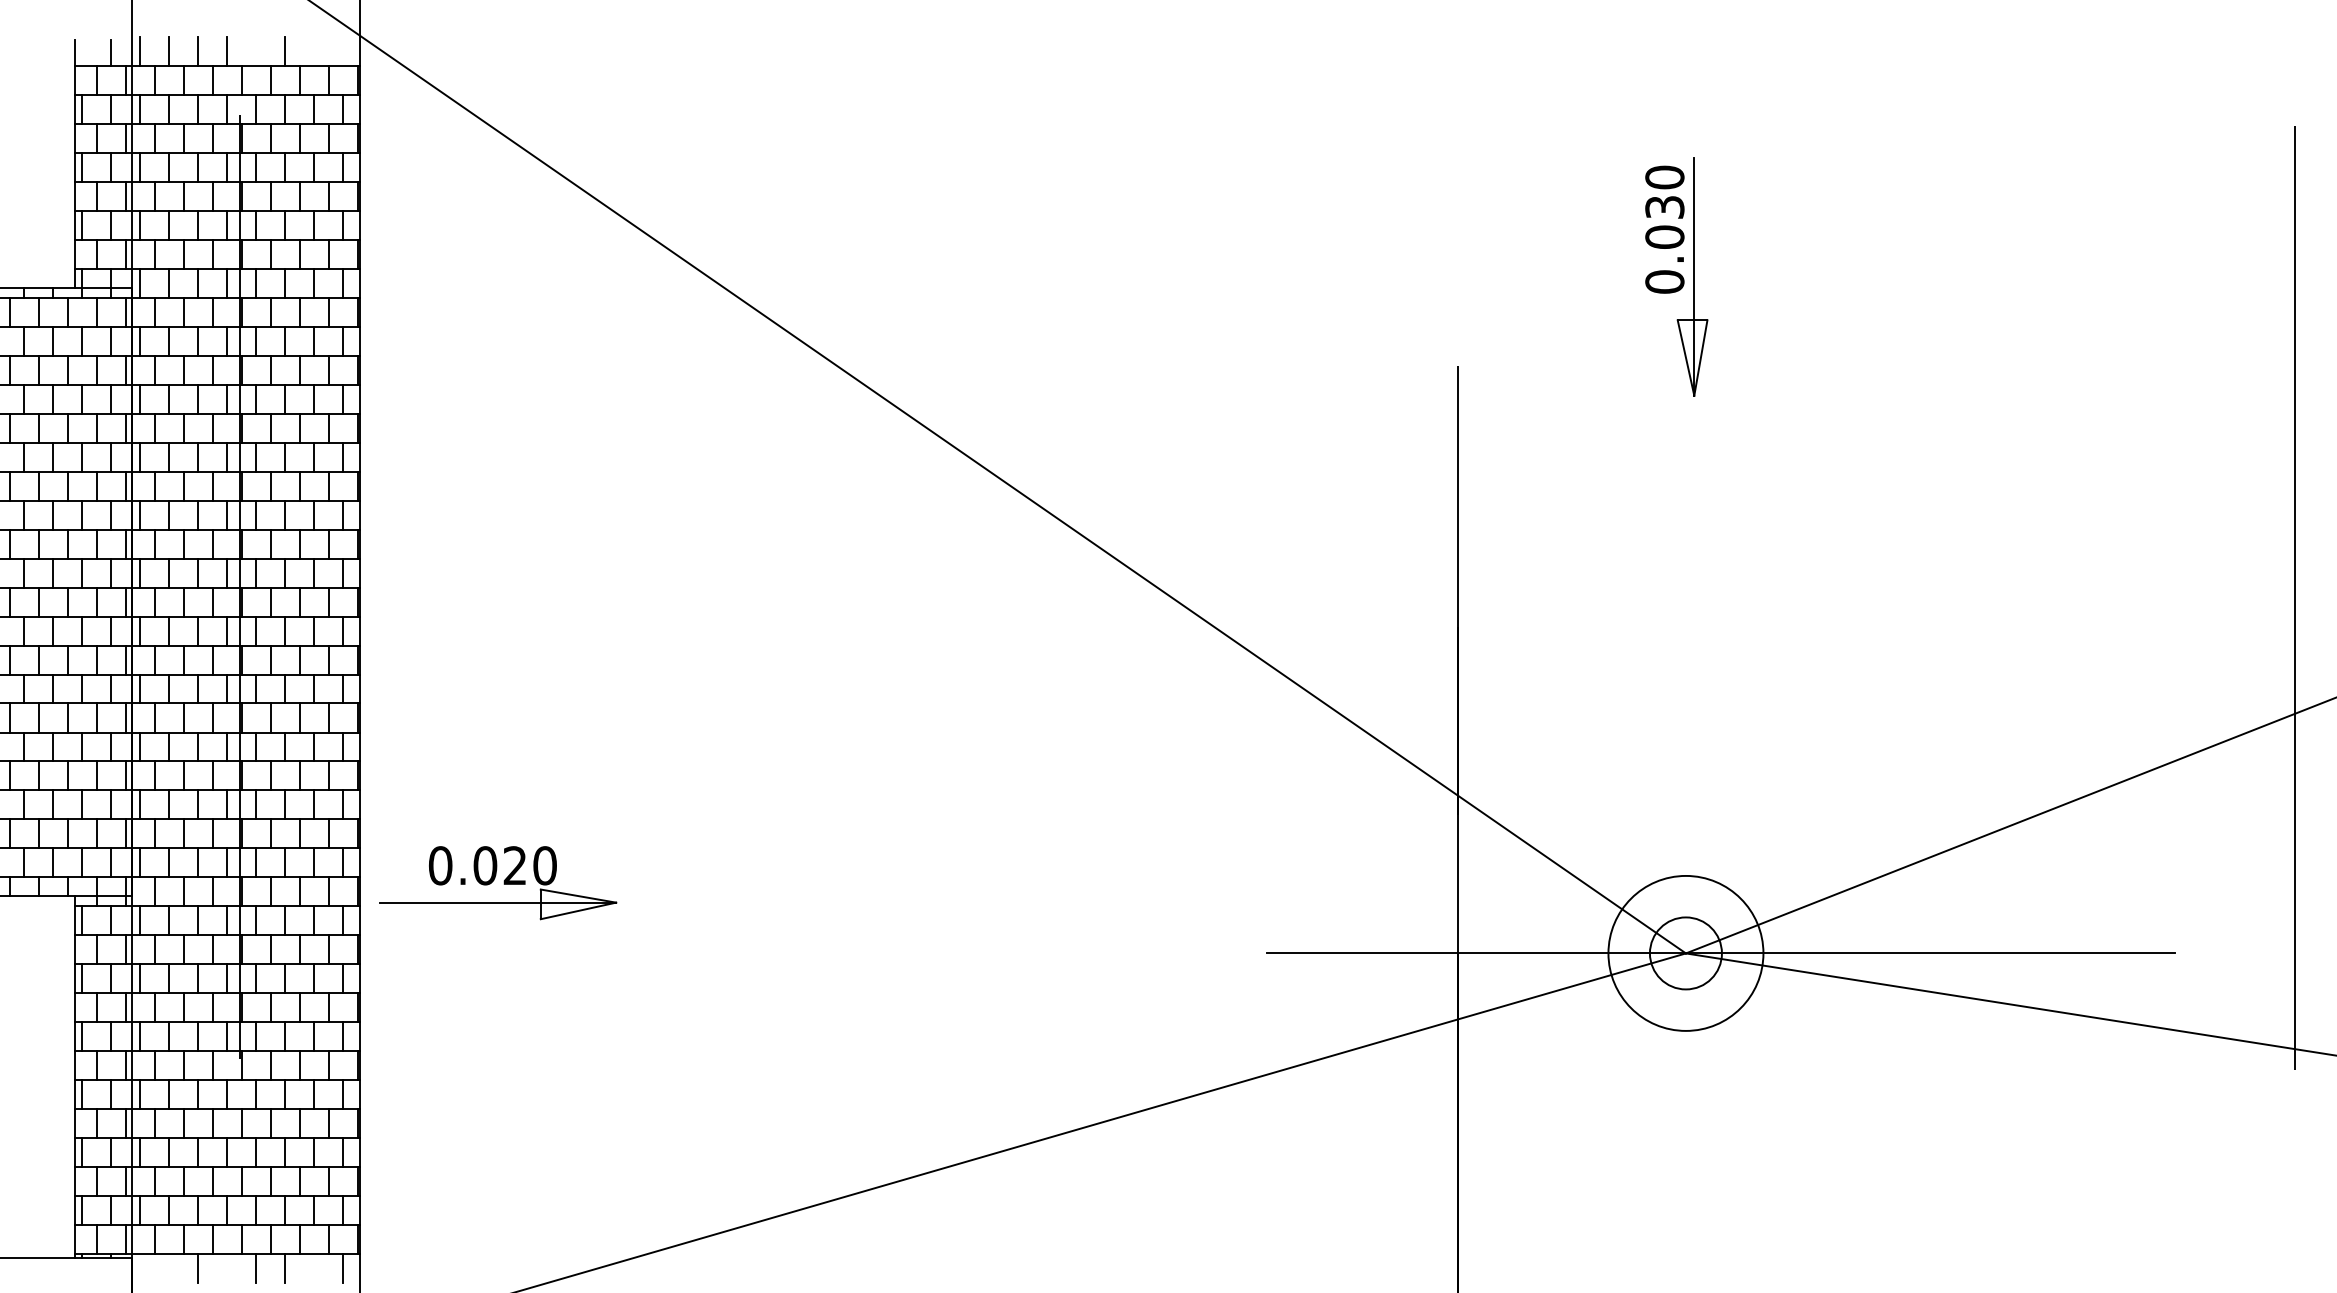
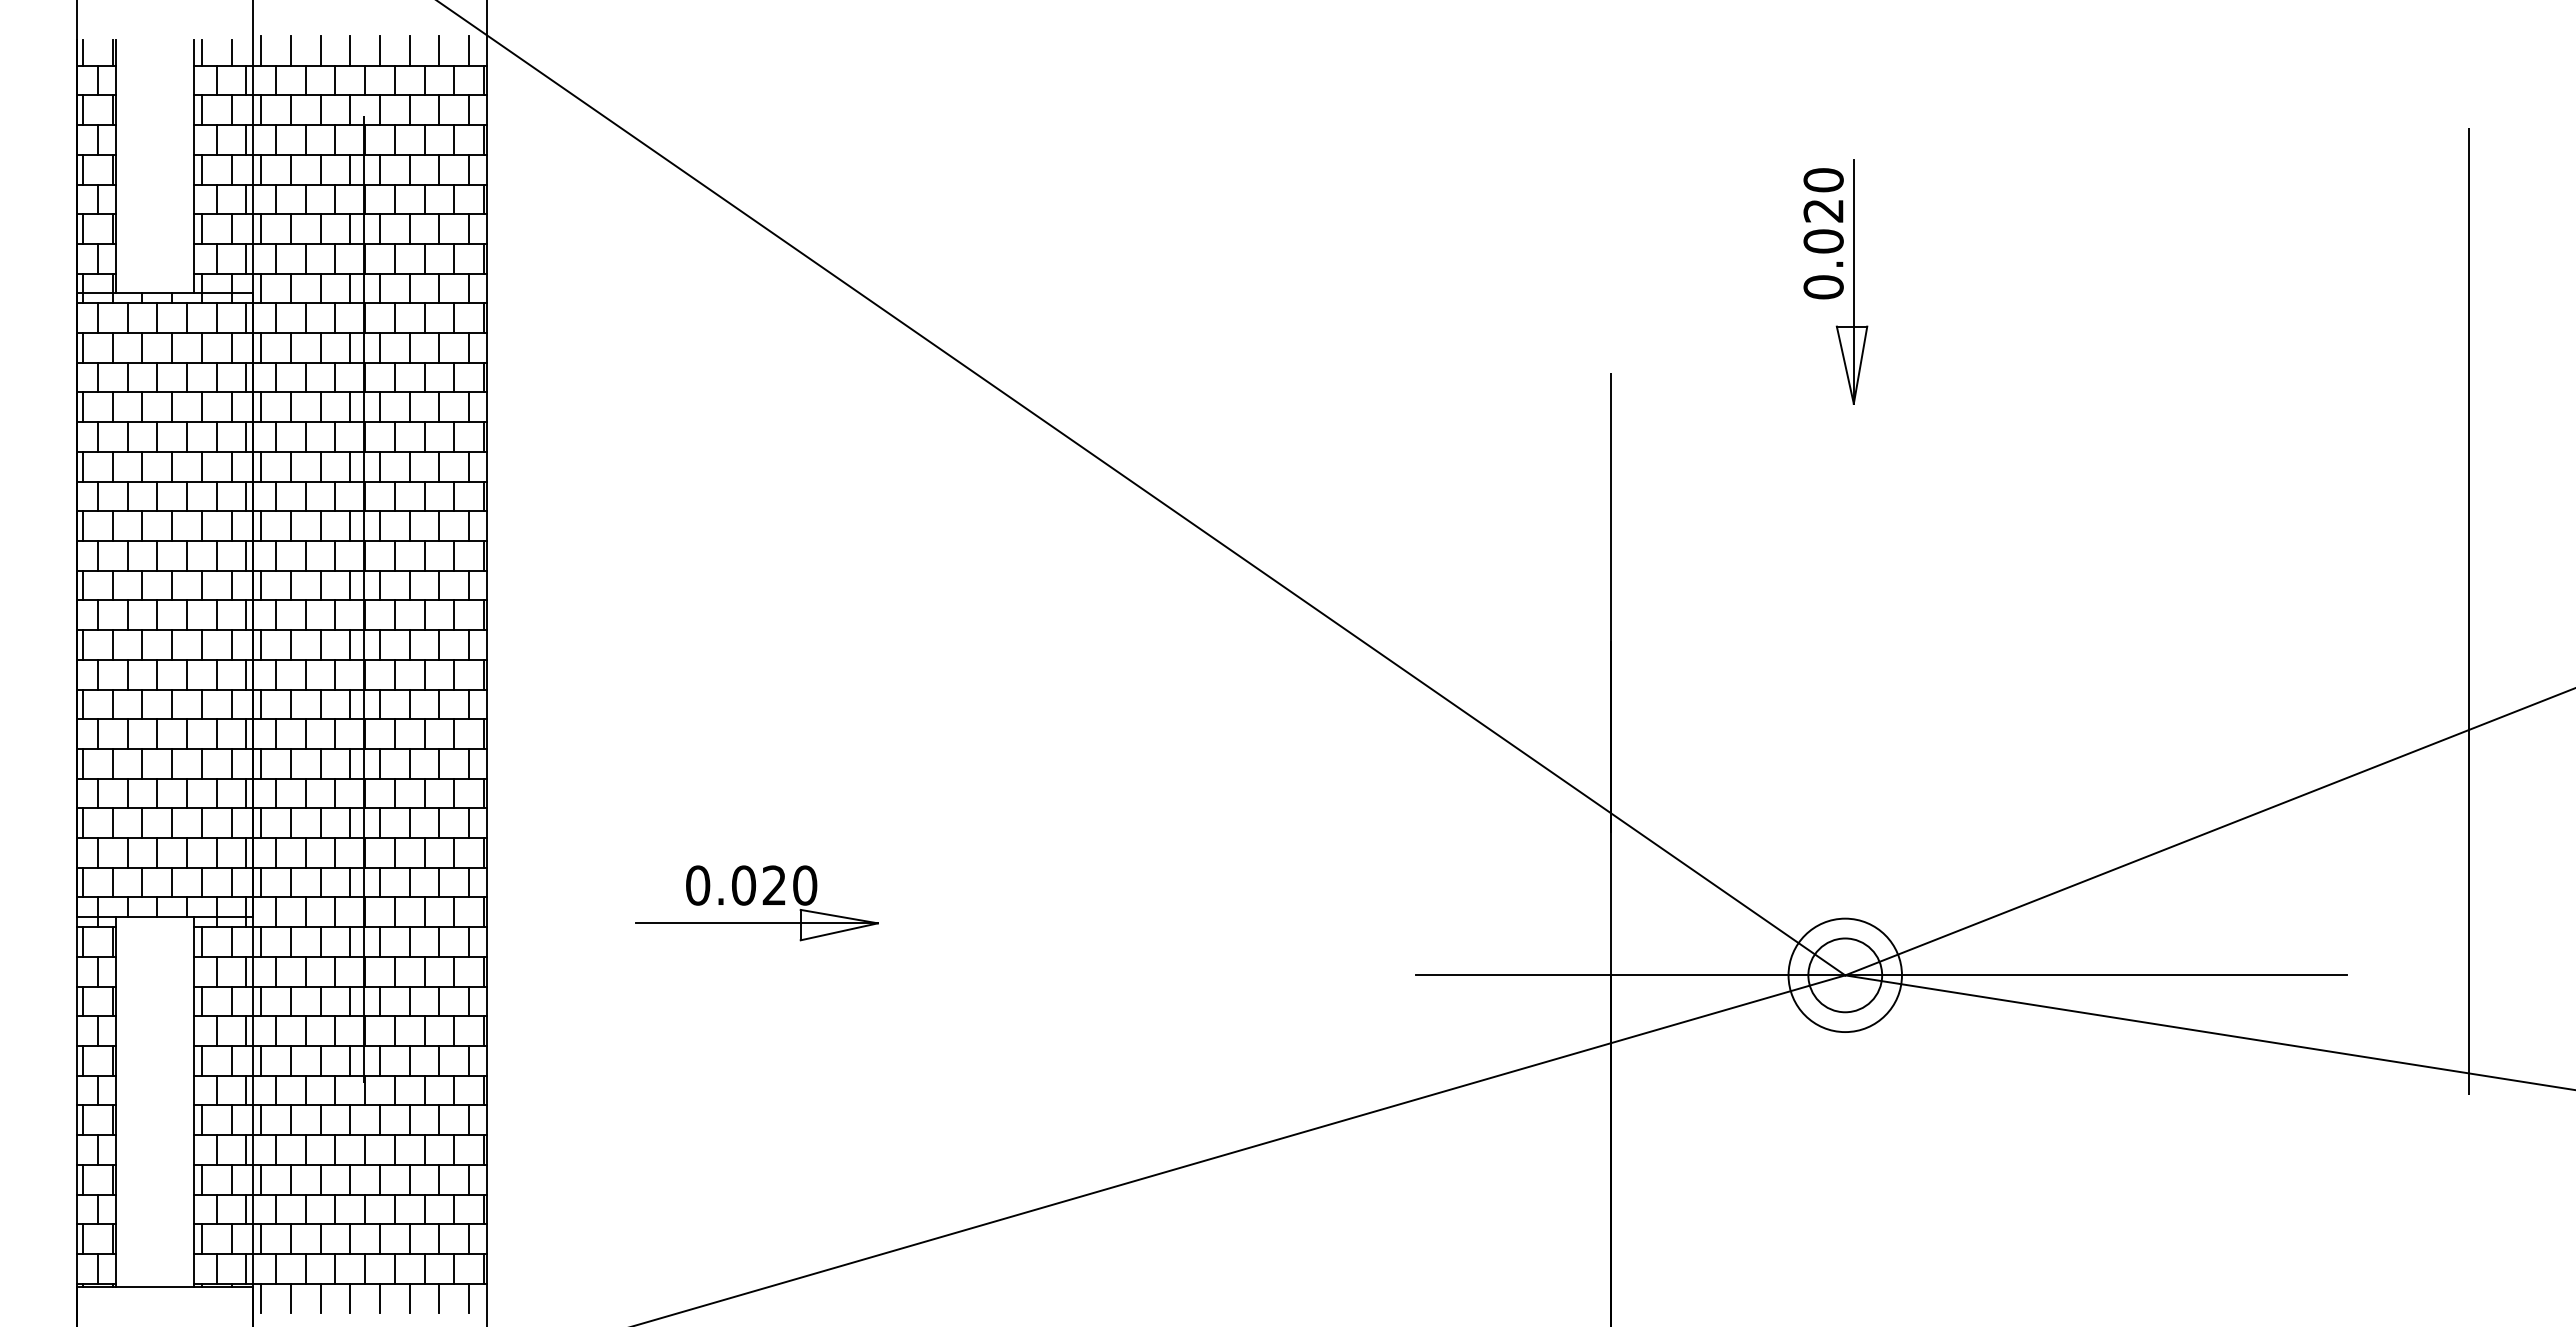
line: (256, 50) -> (380, 50), added
line: (314, 50) -> (439, 50), added
line: (343, 50) -> (469, 50), added
line: (81, 52) -> (201, 52), added
text: (1664, 207) -> (1823, 210), 0.030 -> 0.020
part: (497, 883) -> (756, 903), moved
circle: (1685, 953) -> (1844, 975), size x0.71
line: (140, 1268) -> (261, 1298), added
line: (168, 1268) -> (290, 1298), added
line: (227, 1268) -> (350, 1298), added
line: (314, 1268) -> (439, 1298), added

